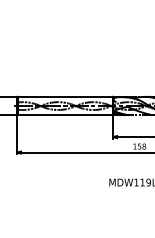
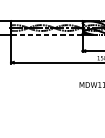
line: (65, 115) -> (46, 35), solid -> dashed

